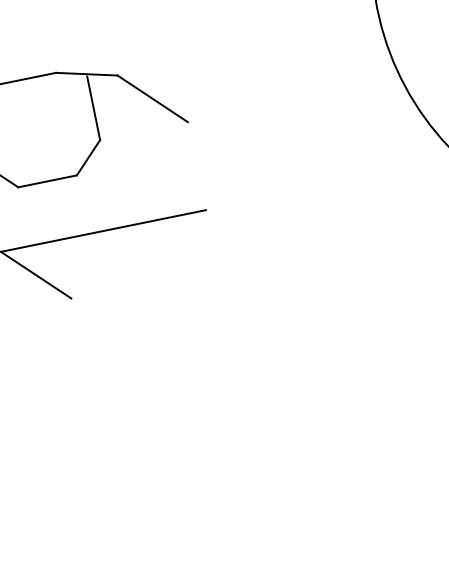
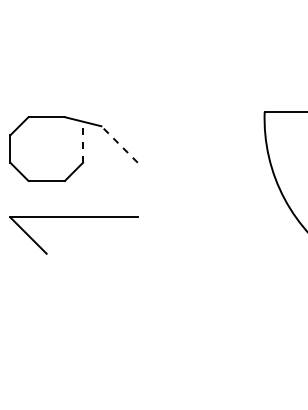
line: (152, 98) -> (119, 144), solid -> dashed
line: (94, 107) -> (83, 142), solid -> dashed

